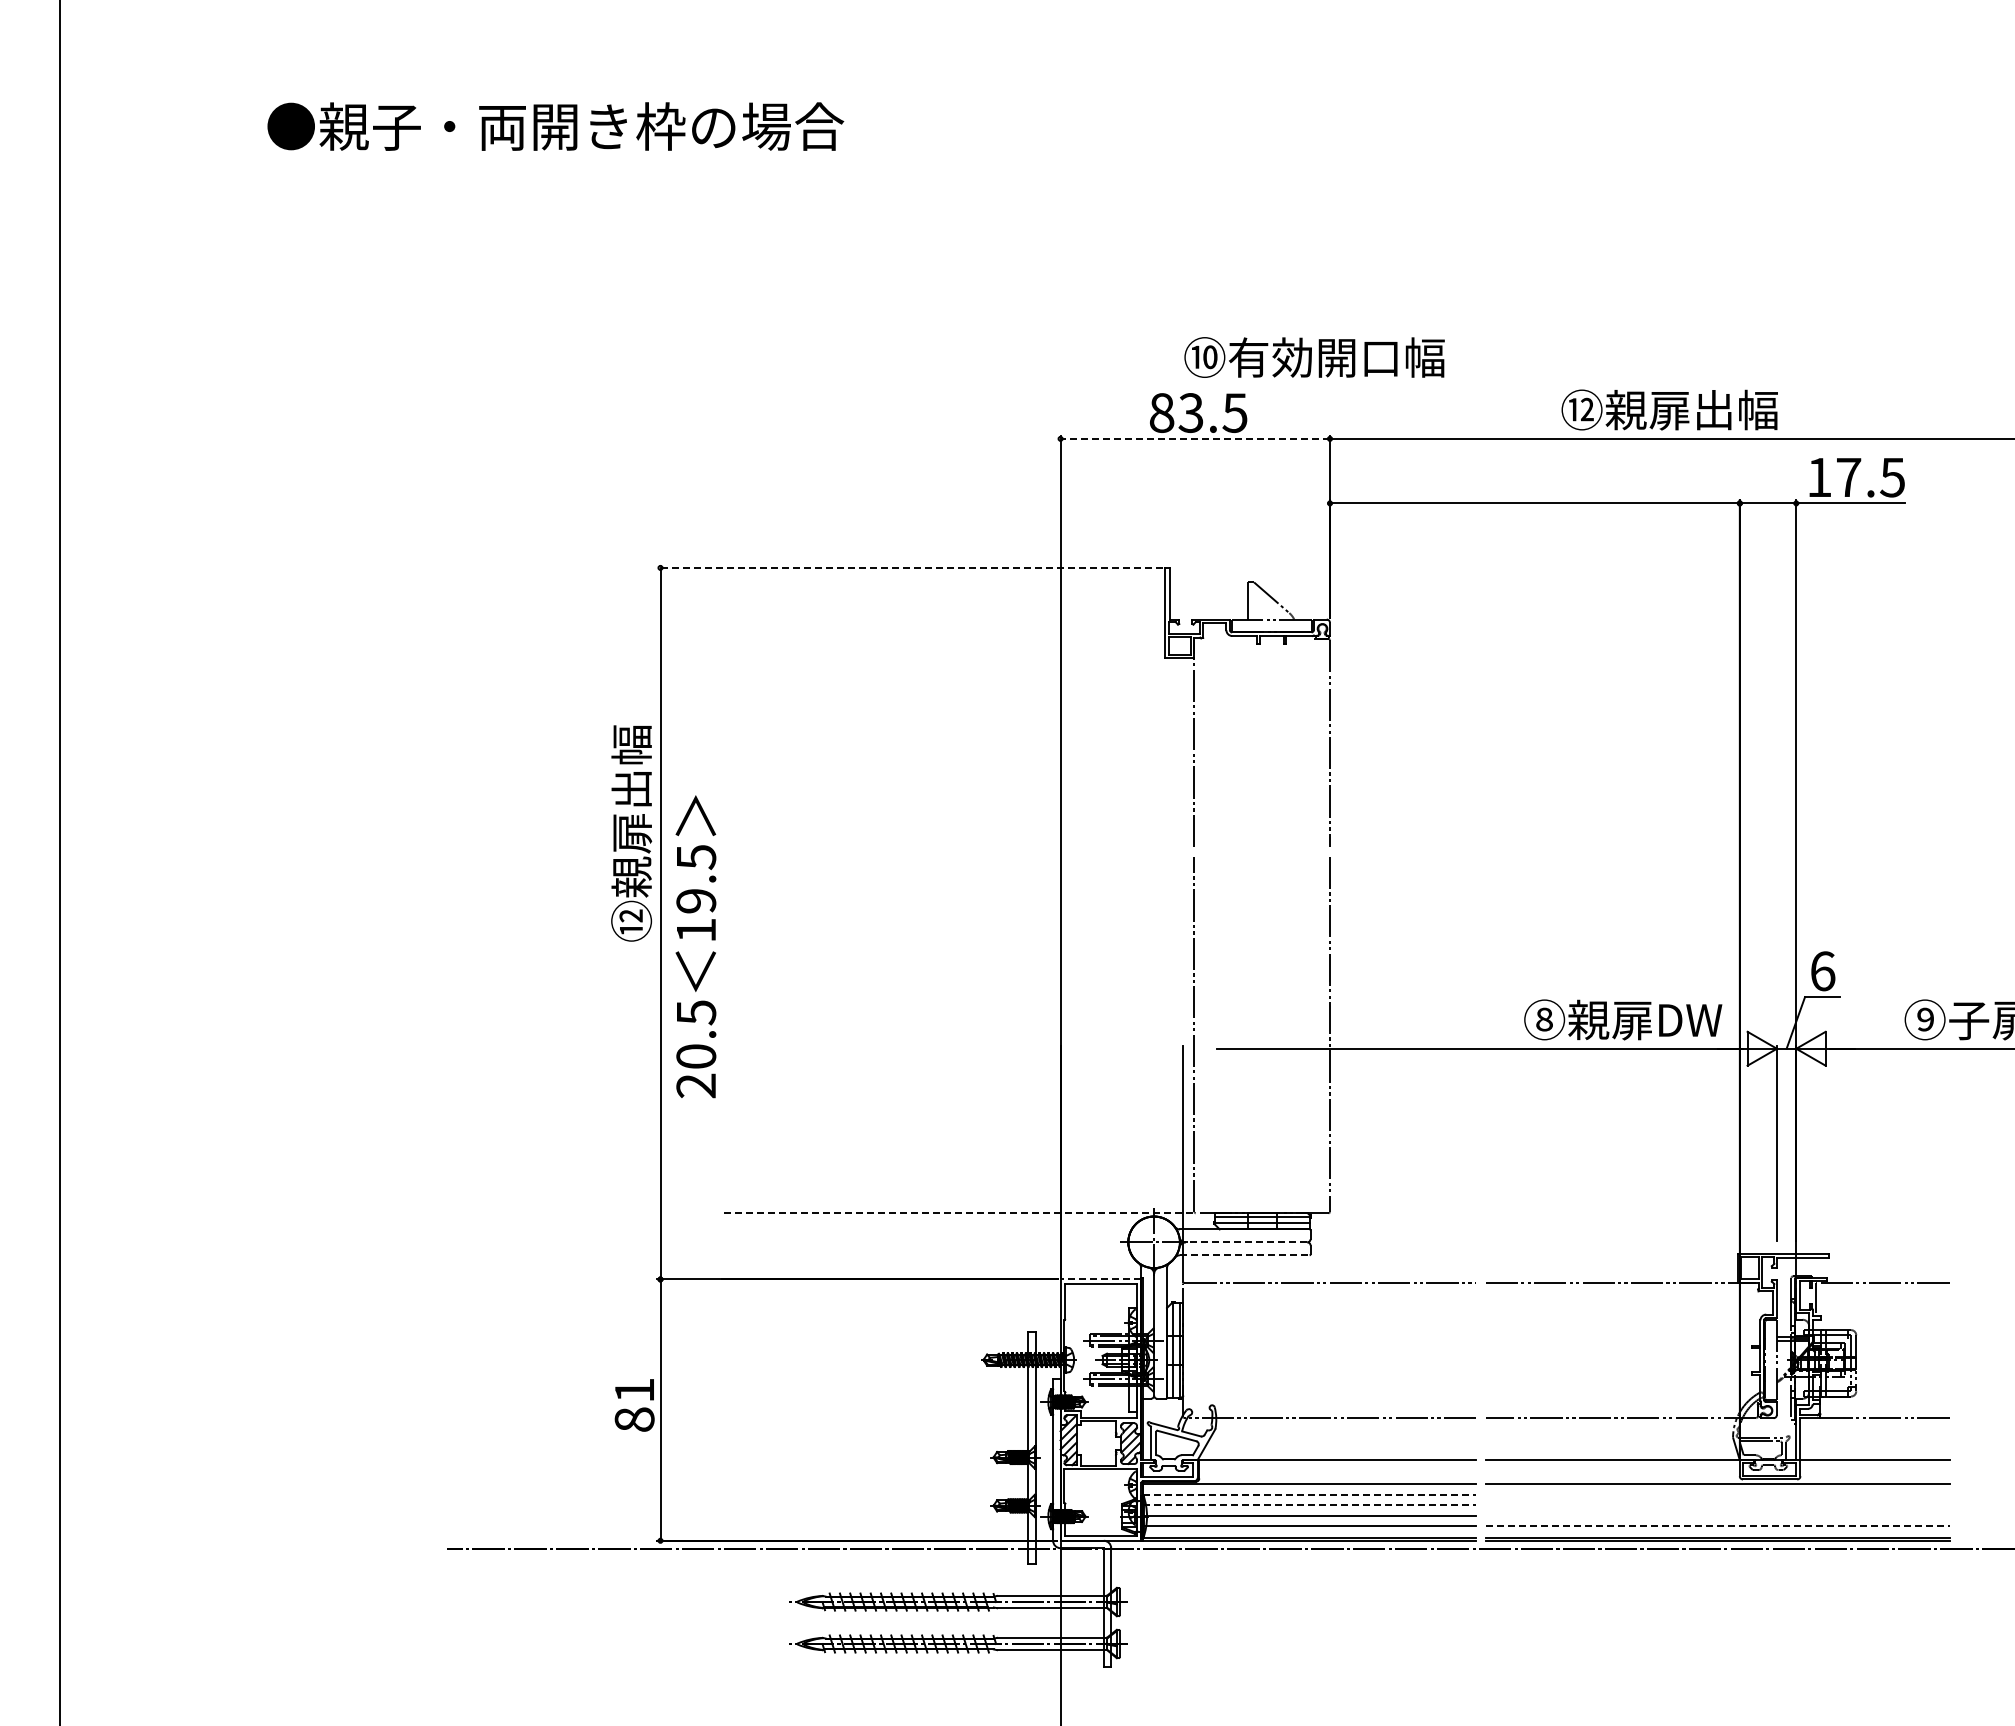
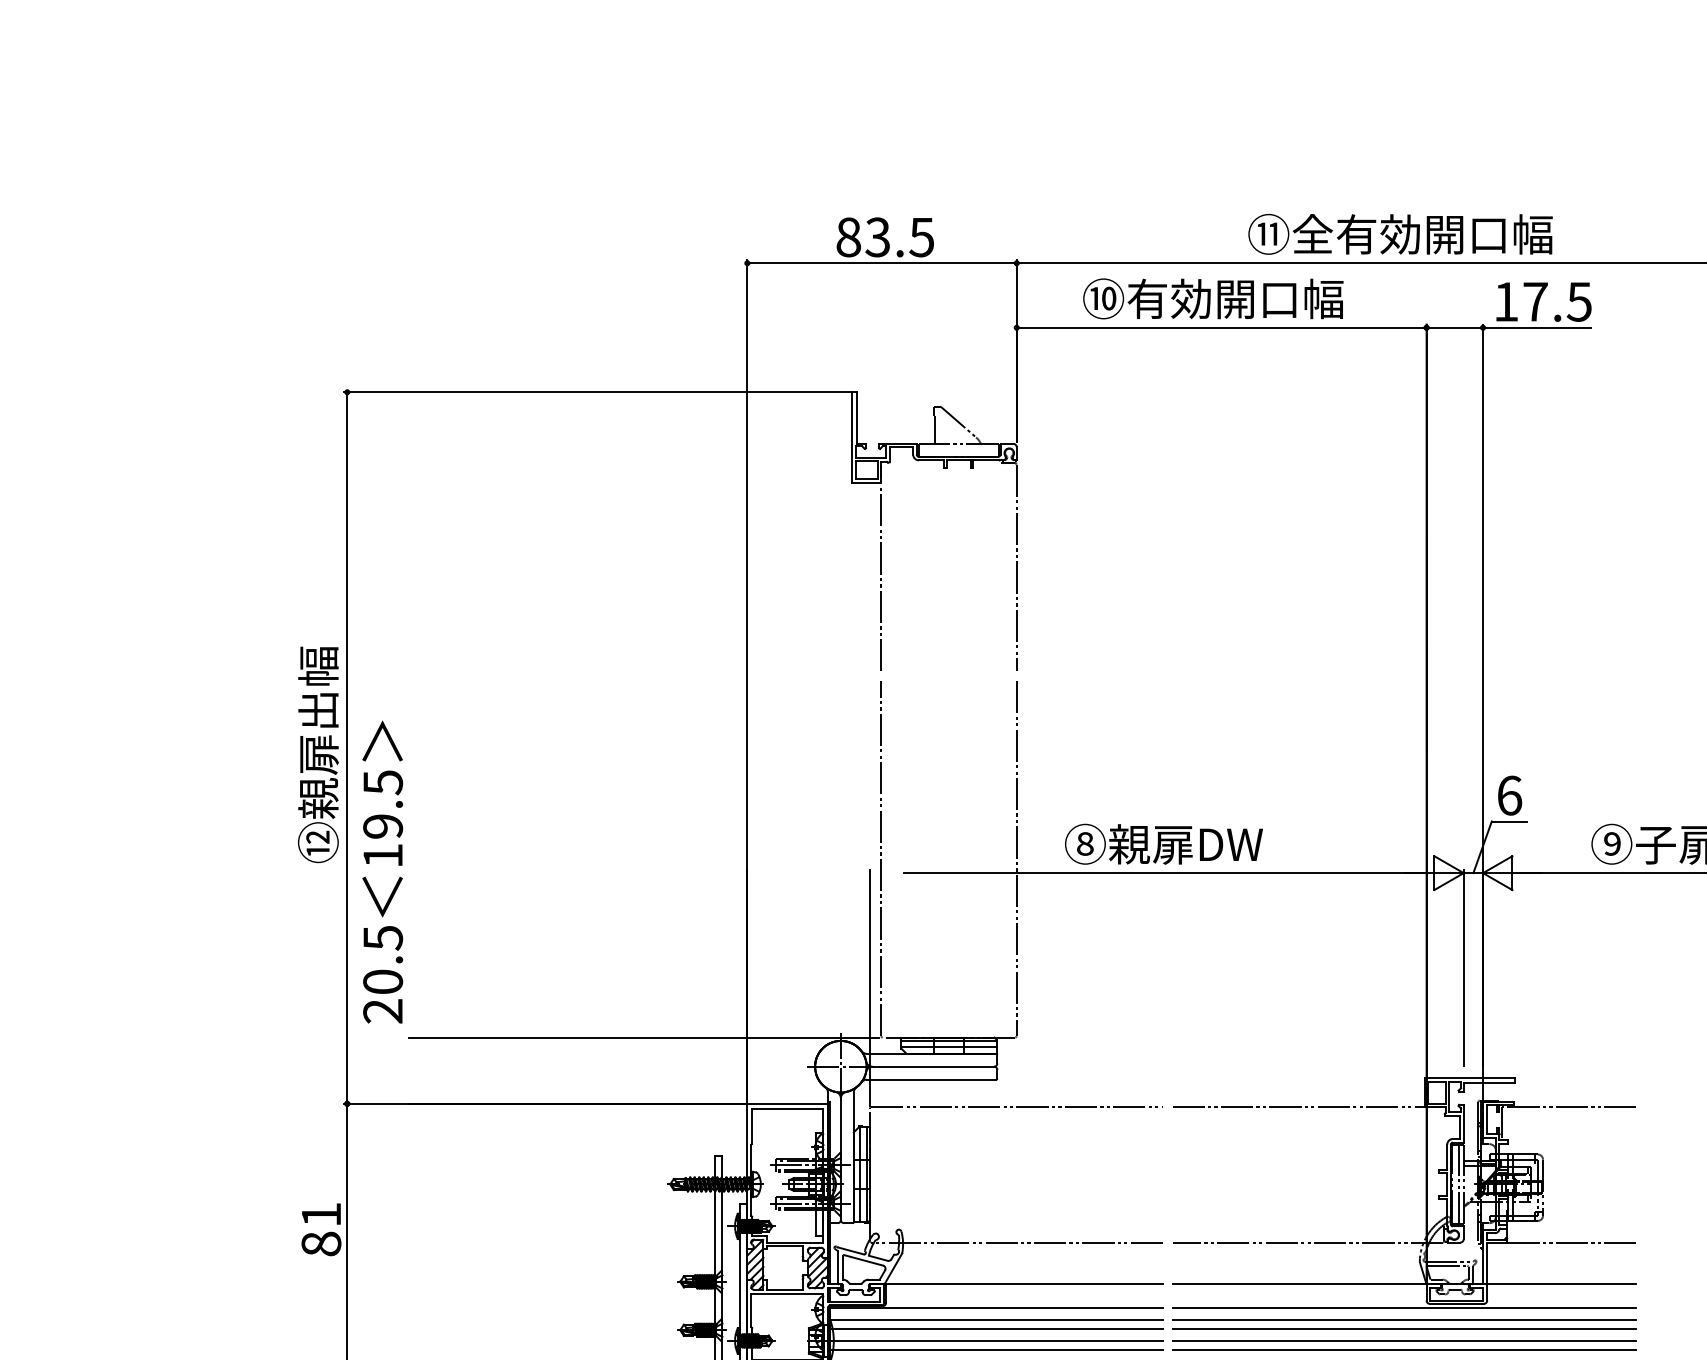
text: (1314, 357) -> (1213, 298), moved
text: (1717, 409) -> (1404, 233), ⑫親扉出幅 -> ⑪全有効開口幅
line: (1195, 438) -> (882, 262), dashed -> solid
line: (910, 567) -> (597, 391), dashed -> solid
text: (631, 833) -> (318, 754), moved
text: (695, 946) -> (382, 871), moved
text: (1623, 1019) -> (1164, 843), moved
line: (956, 1213) -> (643, 1037), dashed -> solid
line: (1246, 1242) -> (933, 1066), dashed -> solid
line: (1244, 1255) -> (931, 1079), dashed -> solid
line: (1100, 1279) -> (787, 1103), dashed -> solid
line: (1772, 1359) -> (1459, 1183), added
line: (1309, 1495) -> (996, 1319), dashed -> solid
line: (1717, 1495) -> (1404, 1319), added
line: (1309, 1504) -> (996, 1328), dashed -> solid
line: (1717, 1504) -> (1404, 1328), added
line: (1717, 1516) -> (1404, 1340), added
line: (1717, 1525) -> (1404, 1349), dashed -> solid

